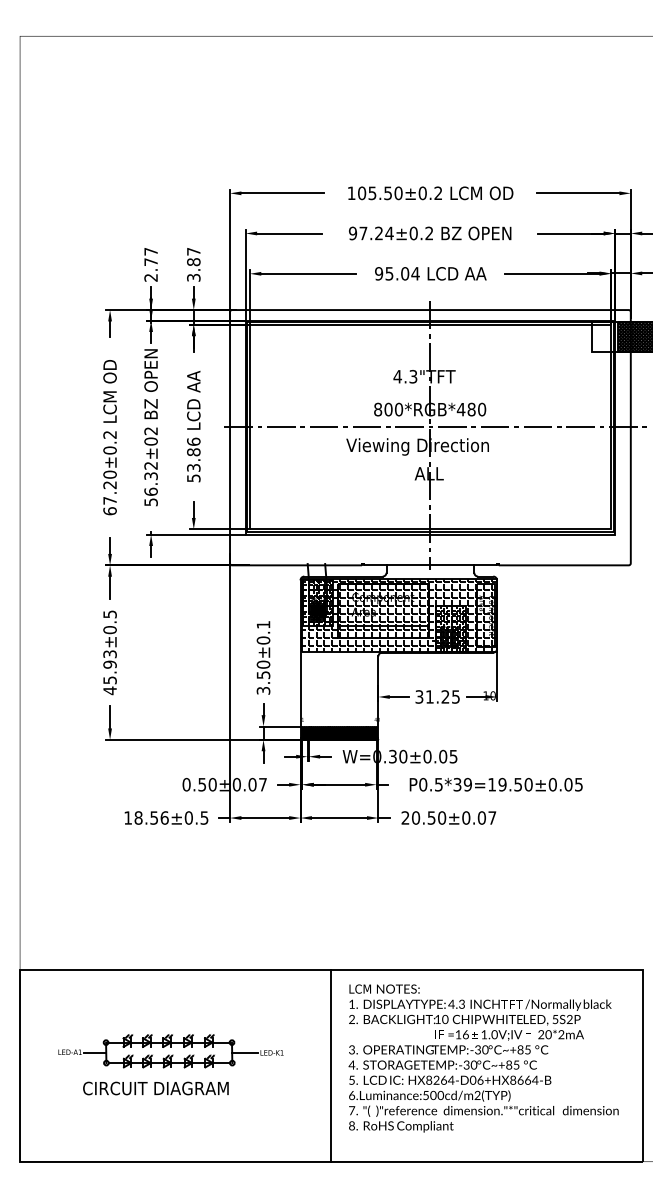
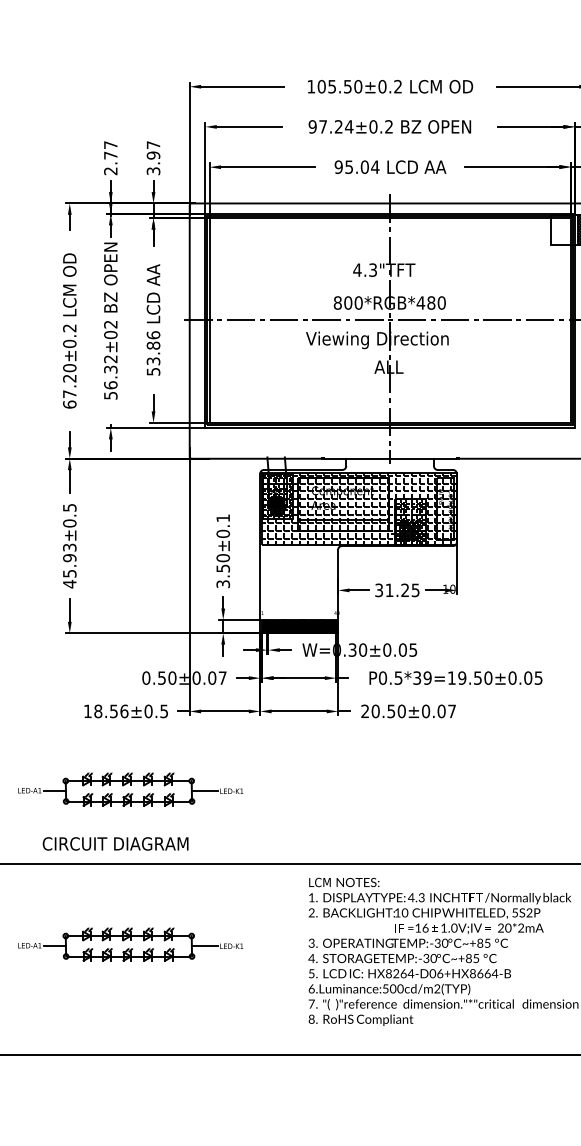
text: (193, 262) -> (153, 155), 3.87 -> 3.97
part: (170, 896) -> (130, 789), added
line: (331, 1065) -> (291, 958), removed
text: (155, 1088) -> (115, 843), moved

